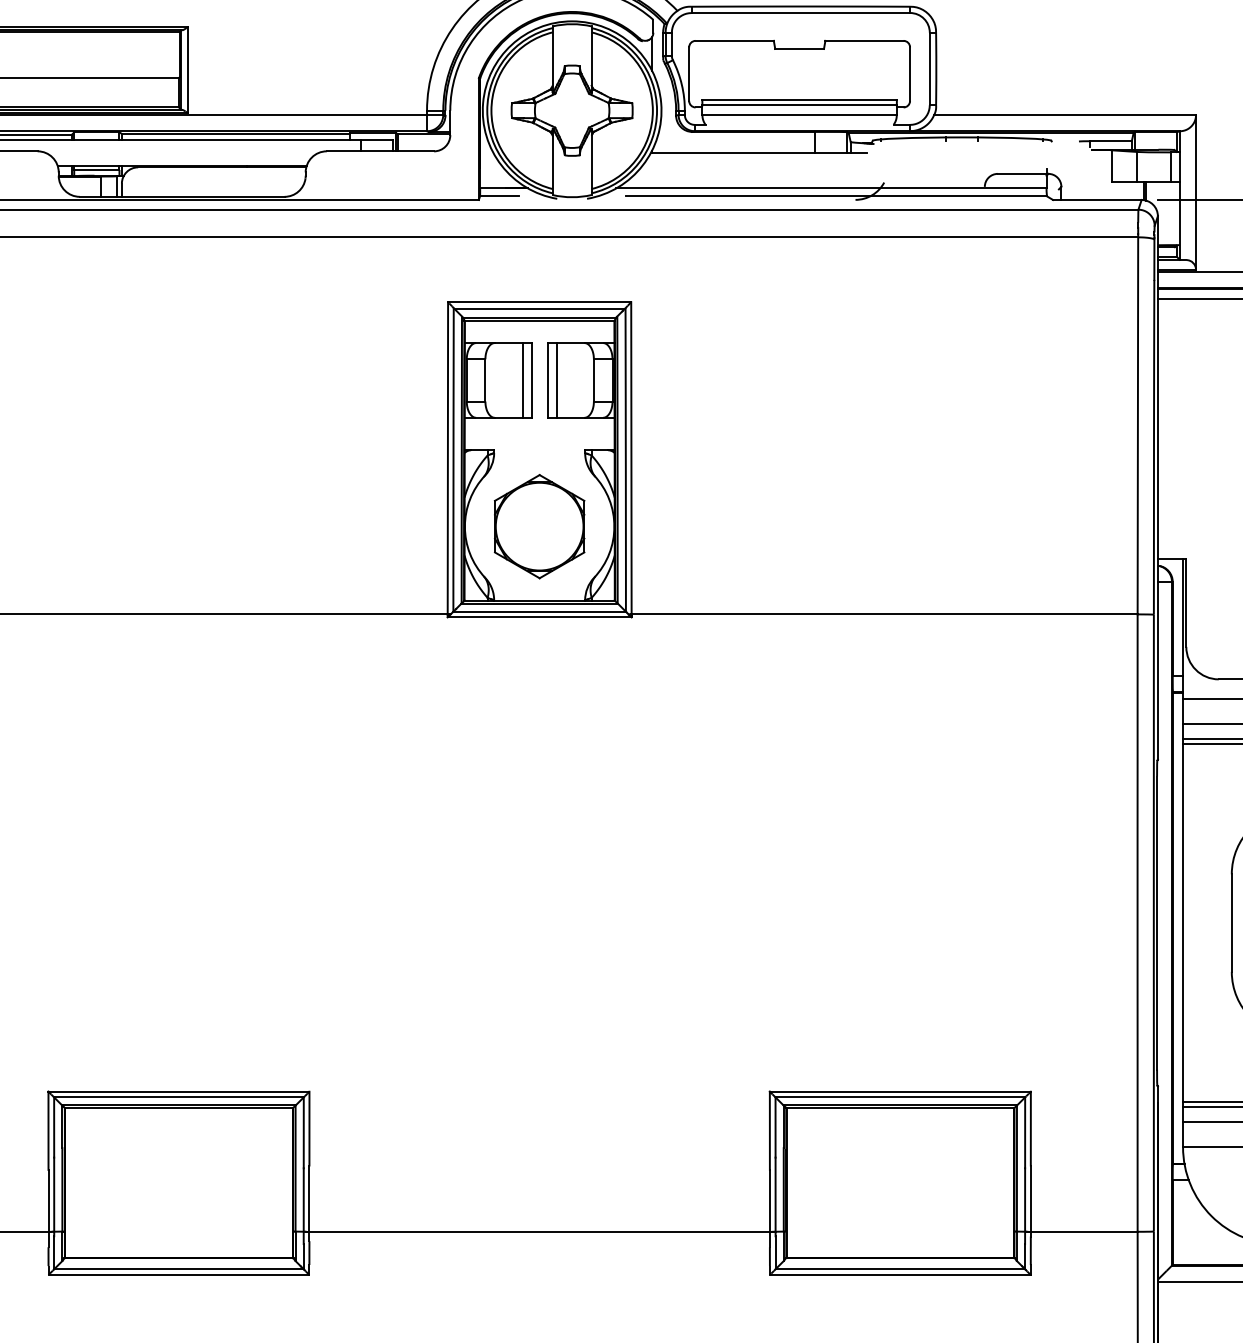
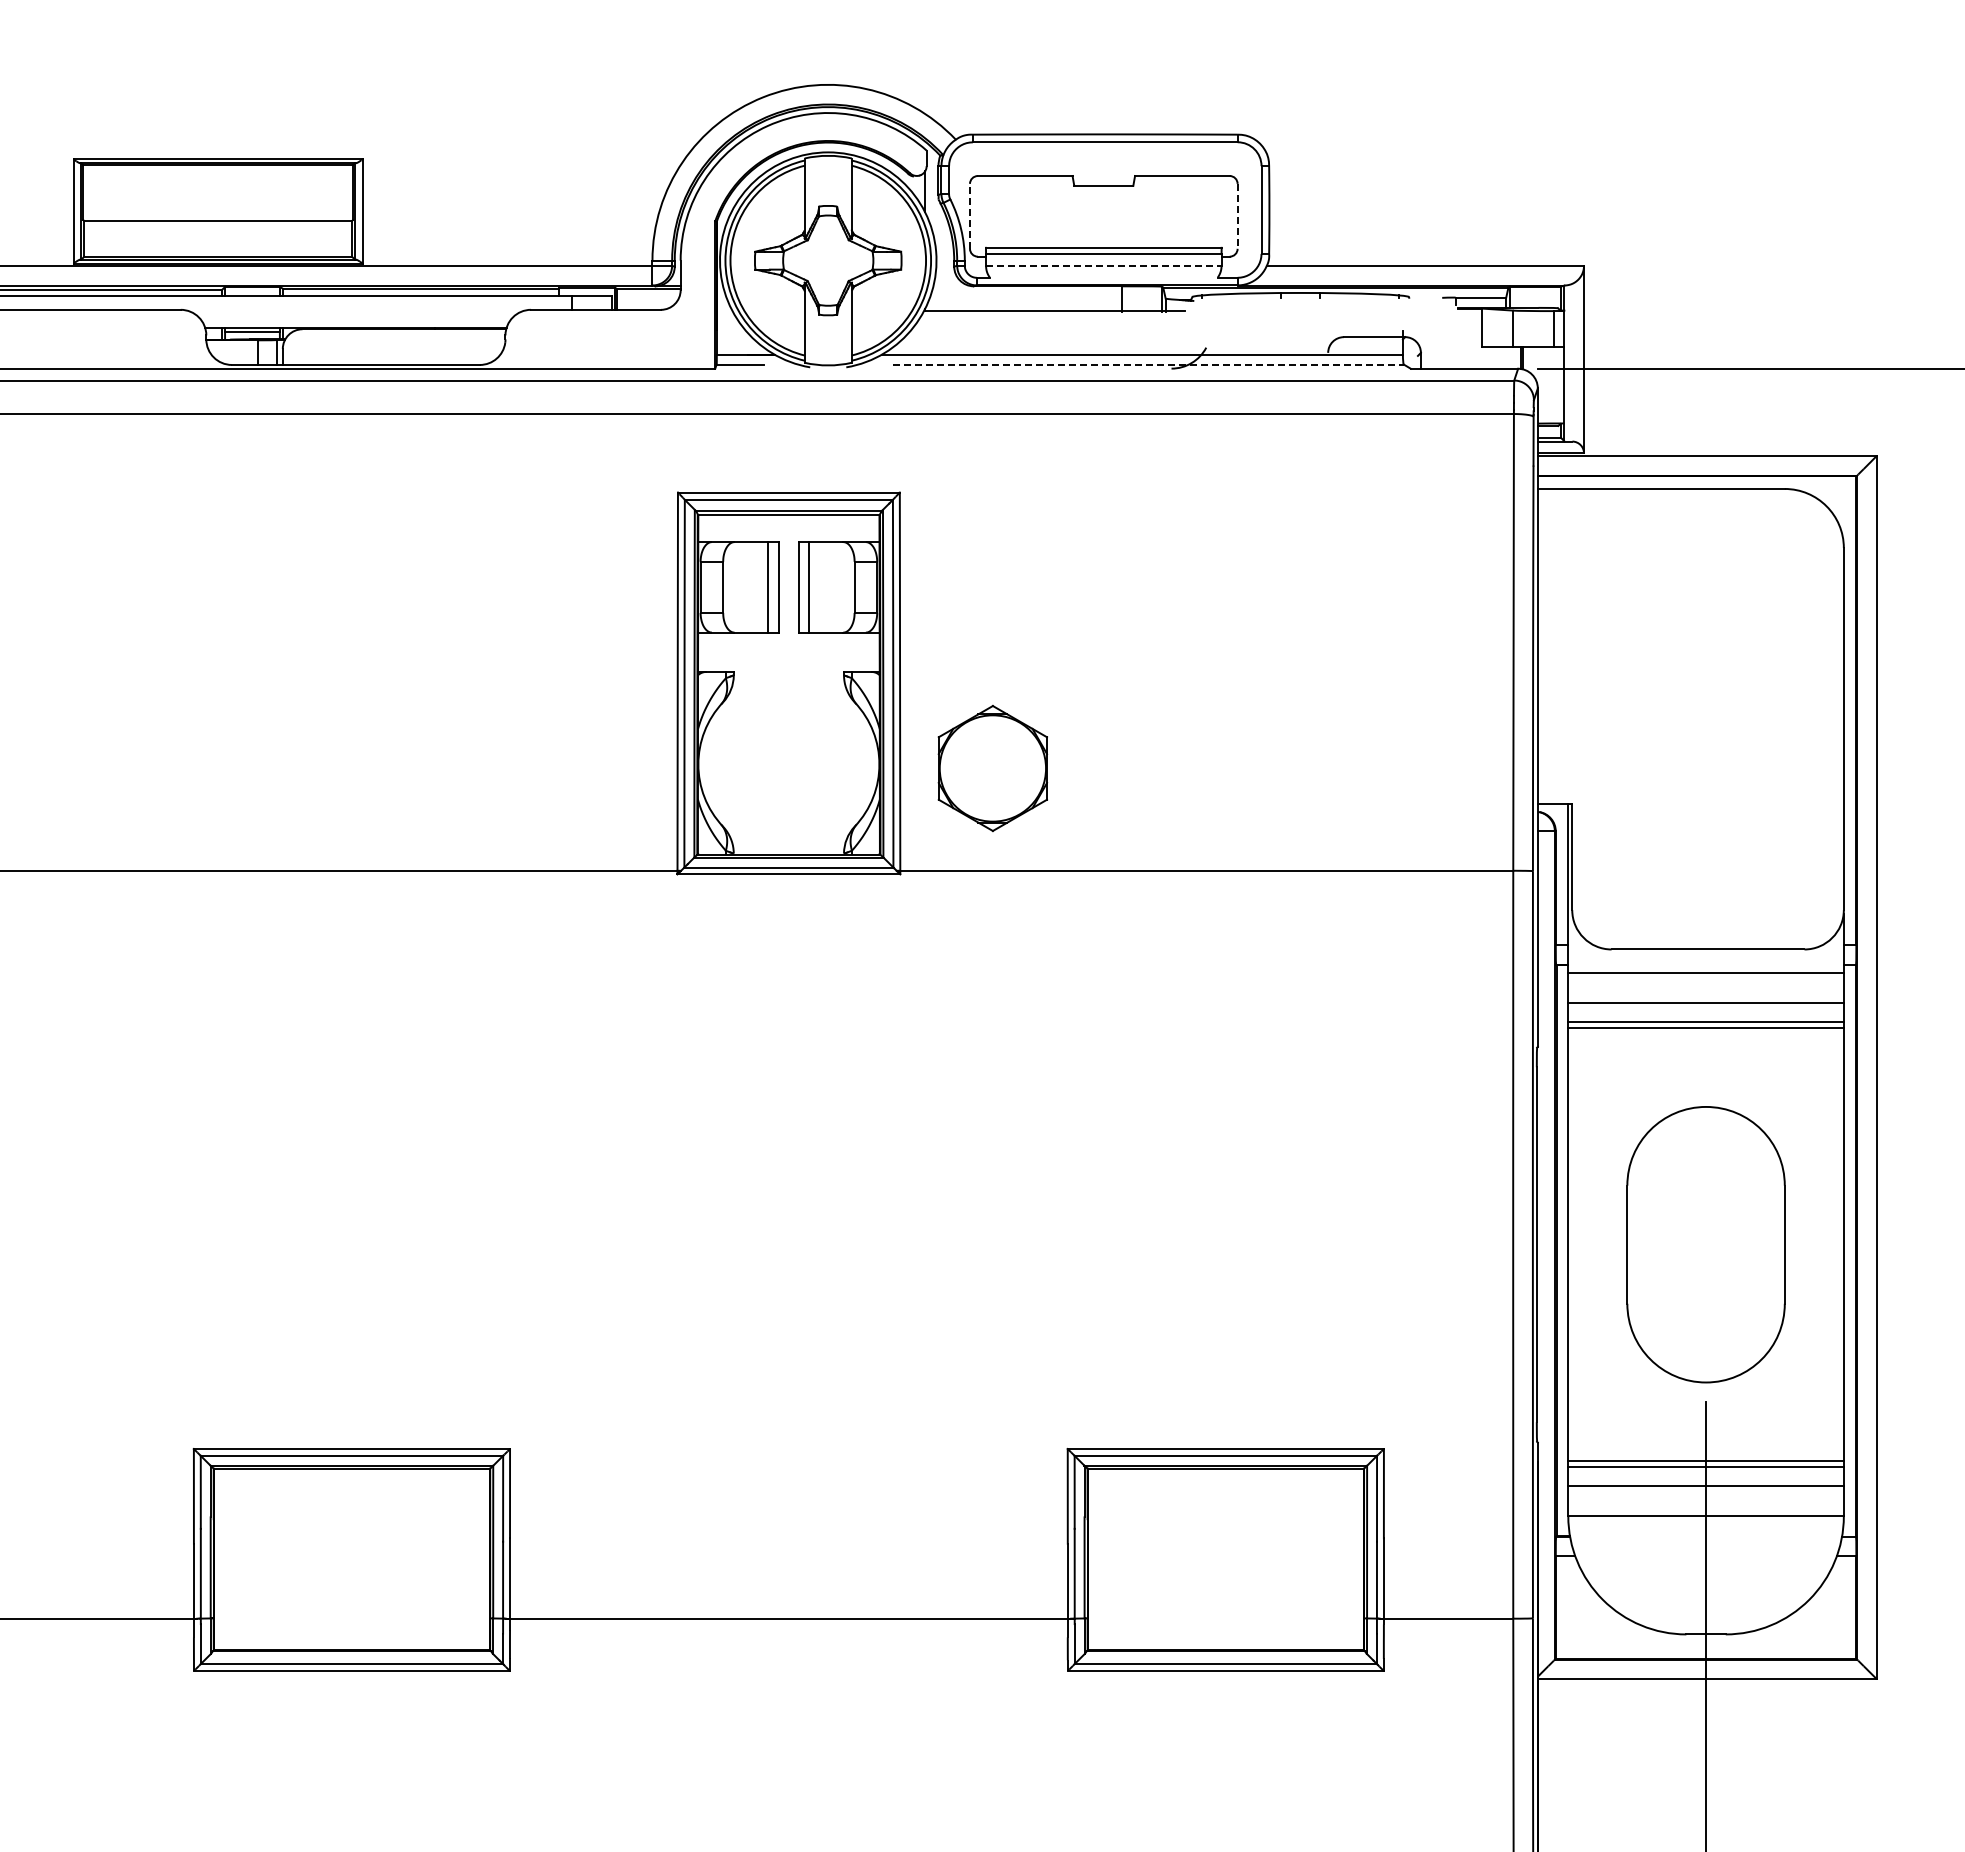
line: (688, 73) -> (969, 215), solid -> dashed
line: (909, 74) -> (1237, 216), solid -> dashed
line: (799, 114) -> (1103, 265), solid -> dashed
line: (836, 196) -> (1148, 364), solid -> dashed
part: (539, 526) -> (992, 768), moved

